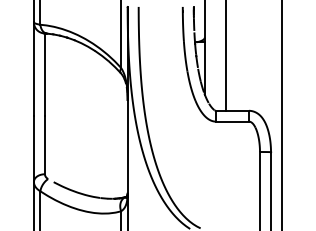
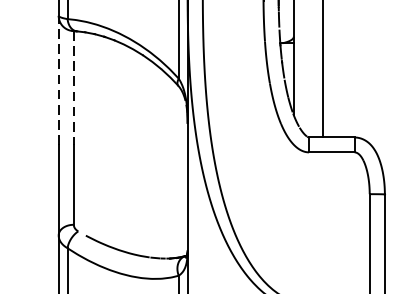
line: (33, 69) -> (58, 80), solid -> dashed
line: (44, 75) -> (73, 88), solid -> dashed

